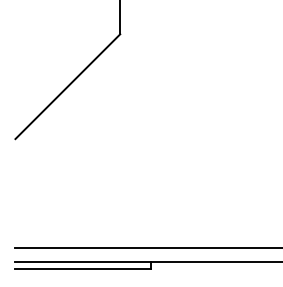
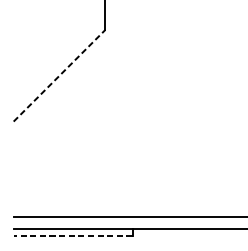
line: (68, 86) -> (60, 75), solid -> dashed
line: (83, 269) -> (73, 235), solid -> dashed

